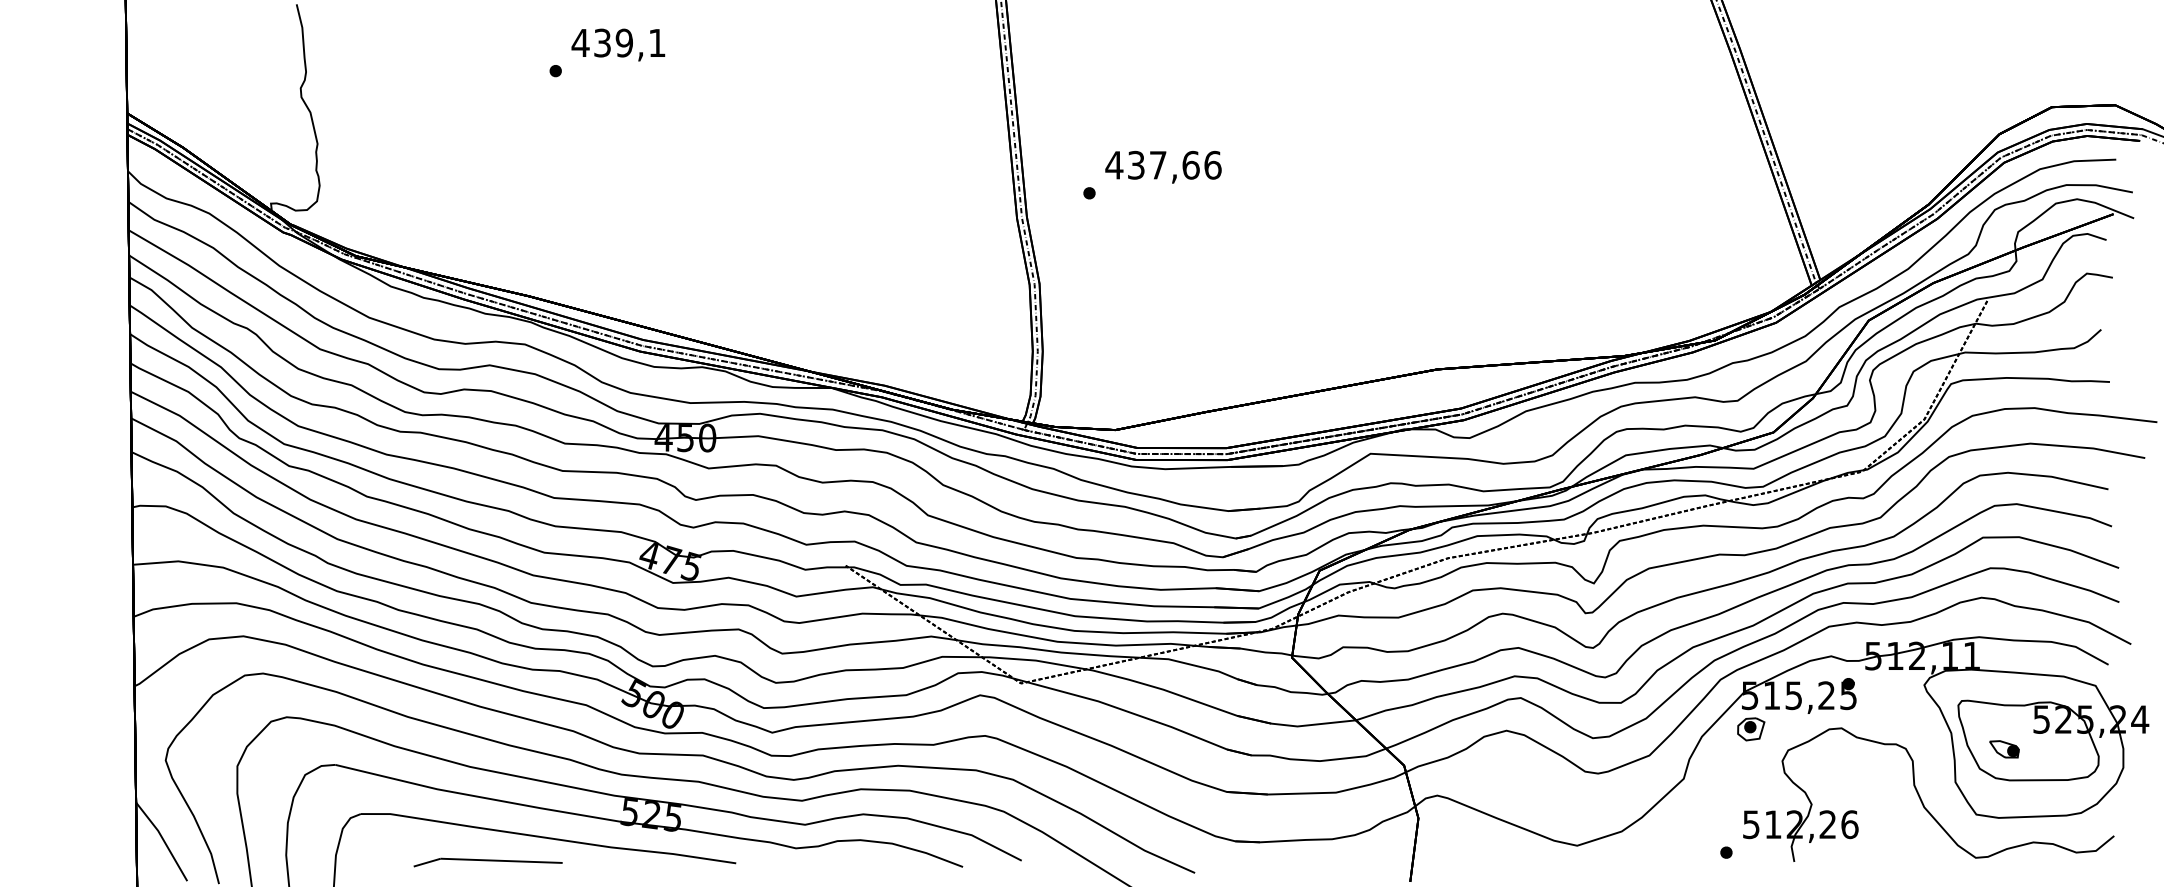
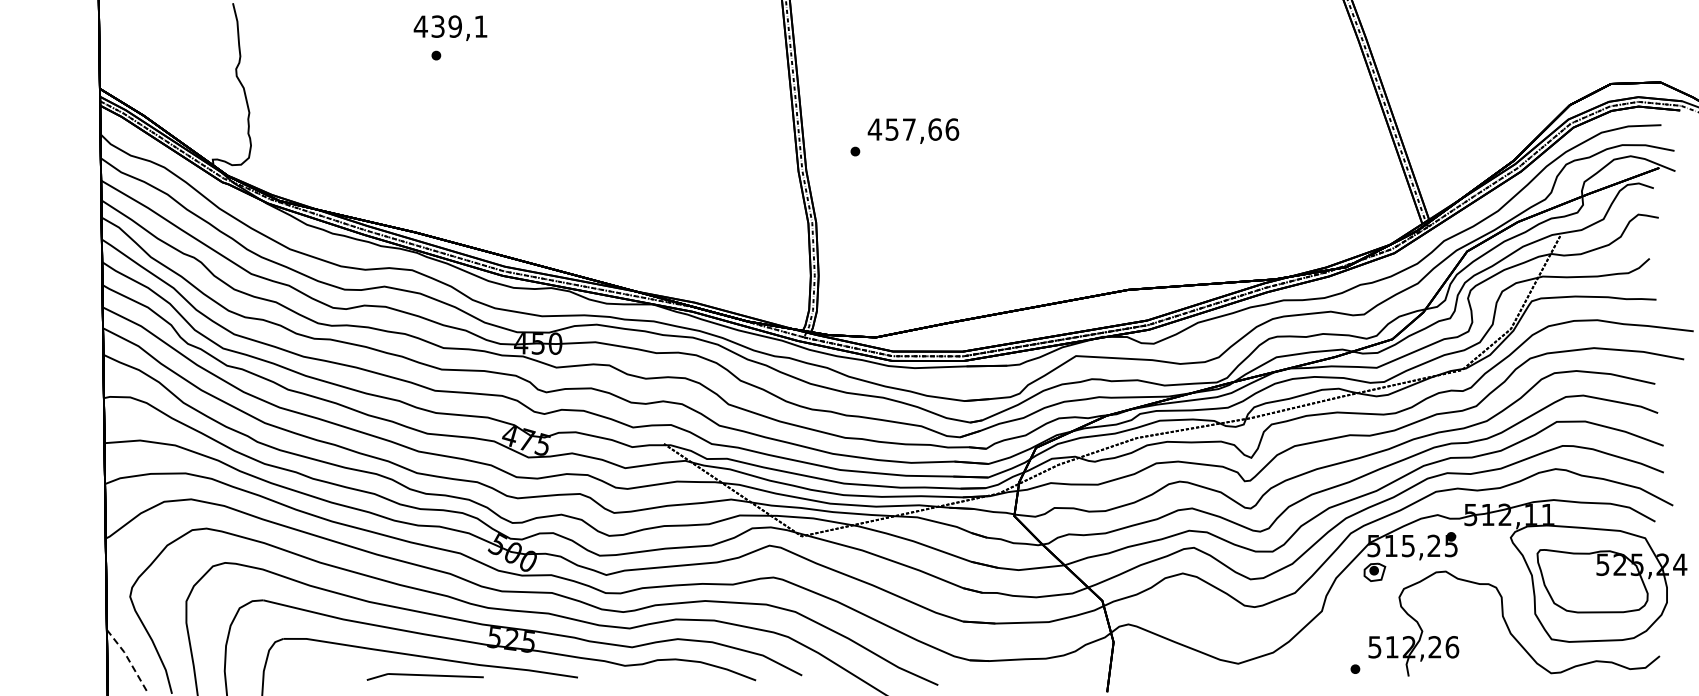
text: (618, 44) -> (450, 27), moved
text: (1136, 165) -> (892, 129), 437,66 -> 457,66
part: (2004, 748) -> (1573, 587), removed
line: (163, 839) -> (128, 658), solid -> dashed
part: (487, 861) -> (424, 676), moved

